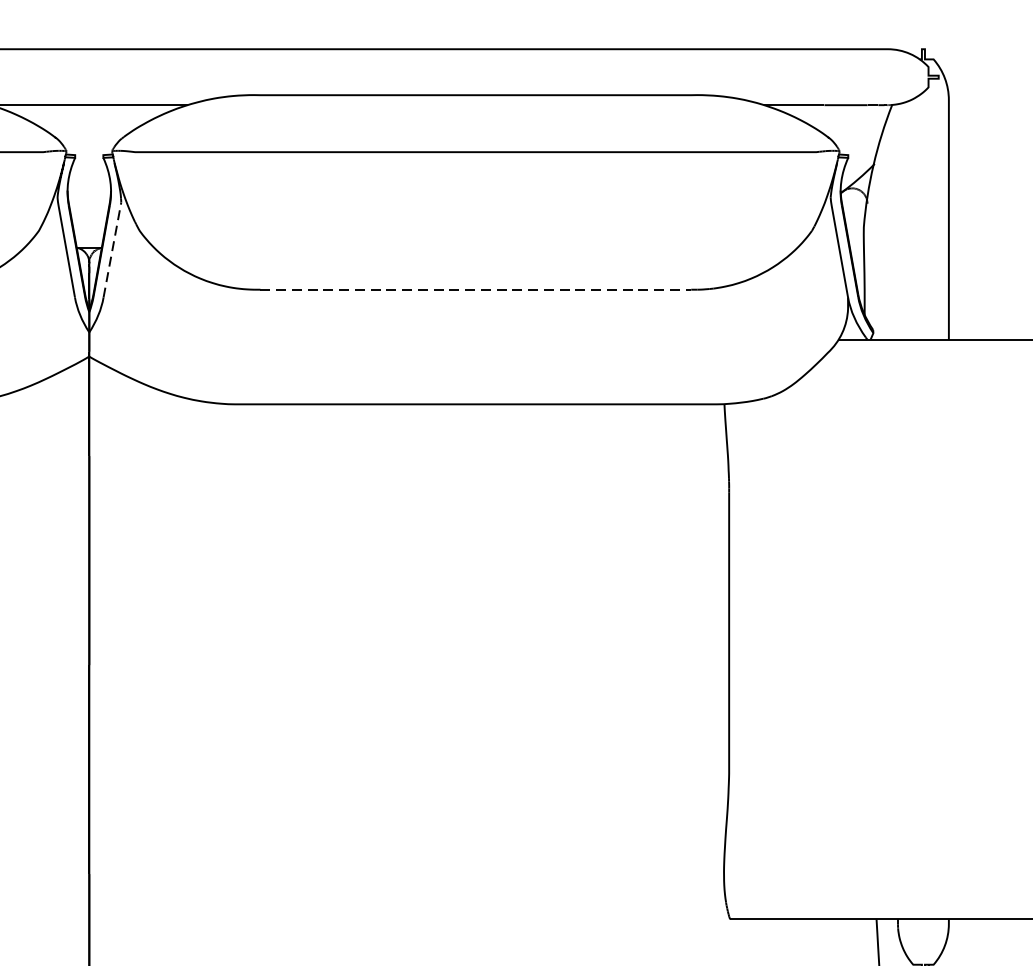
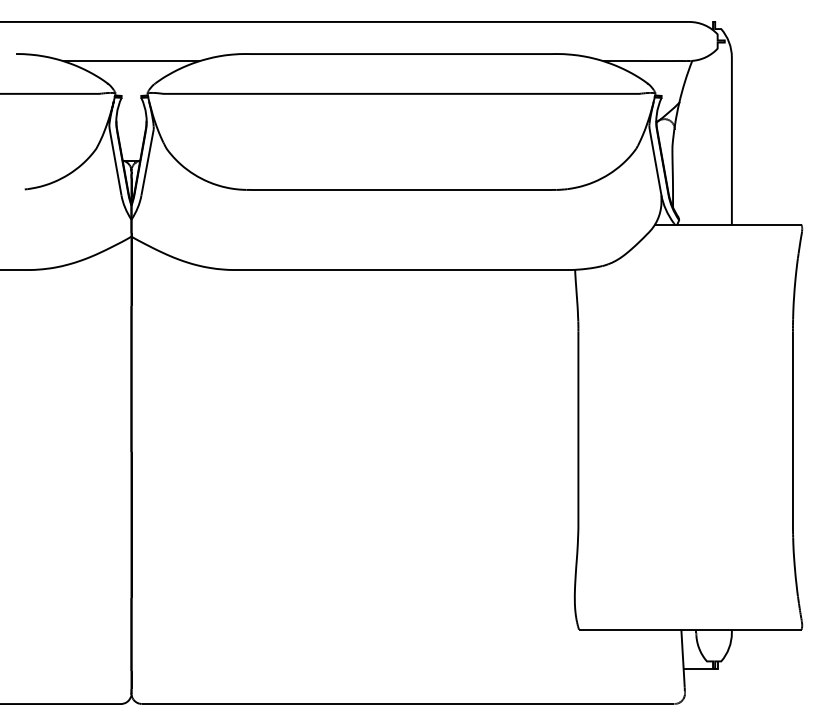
line: (112, 250) -> (147, 162), dashed -> solid
line: (475, 289) -> (401, 189), dashed -> solid

